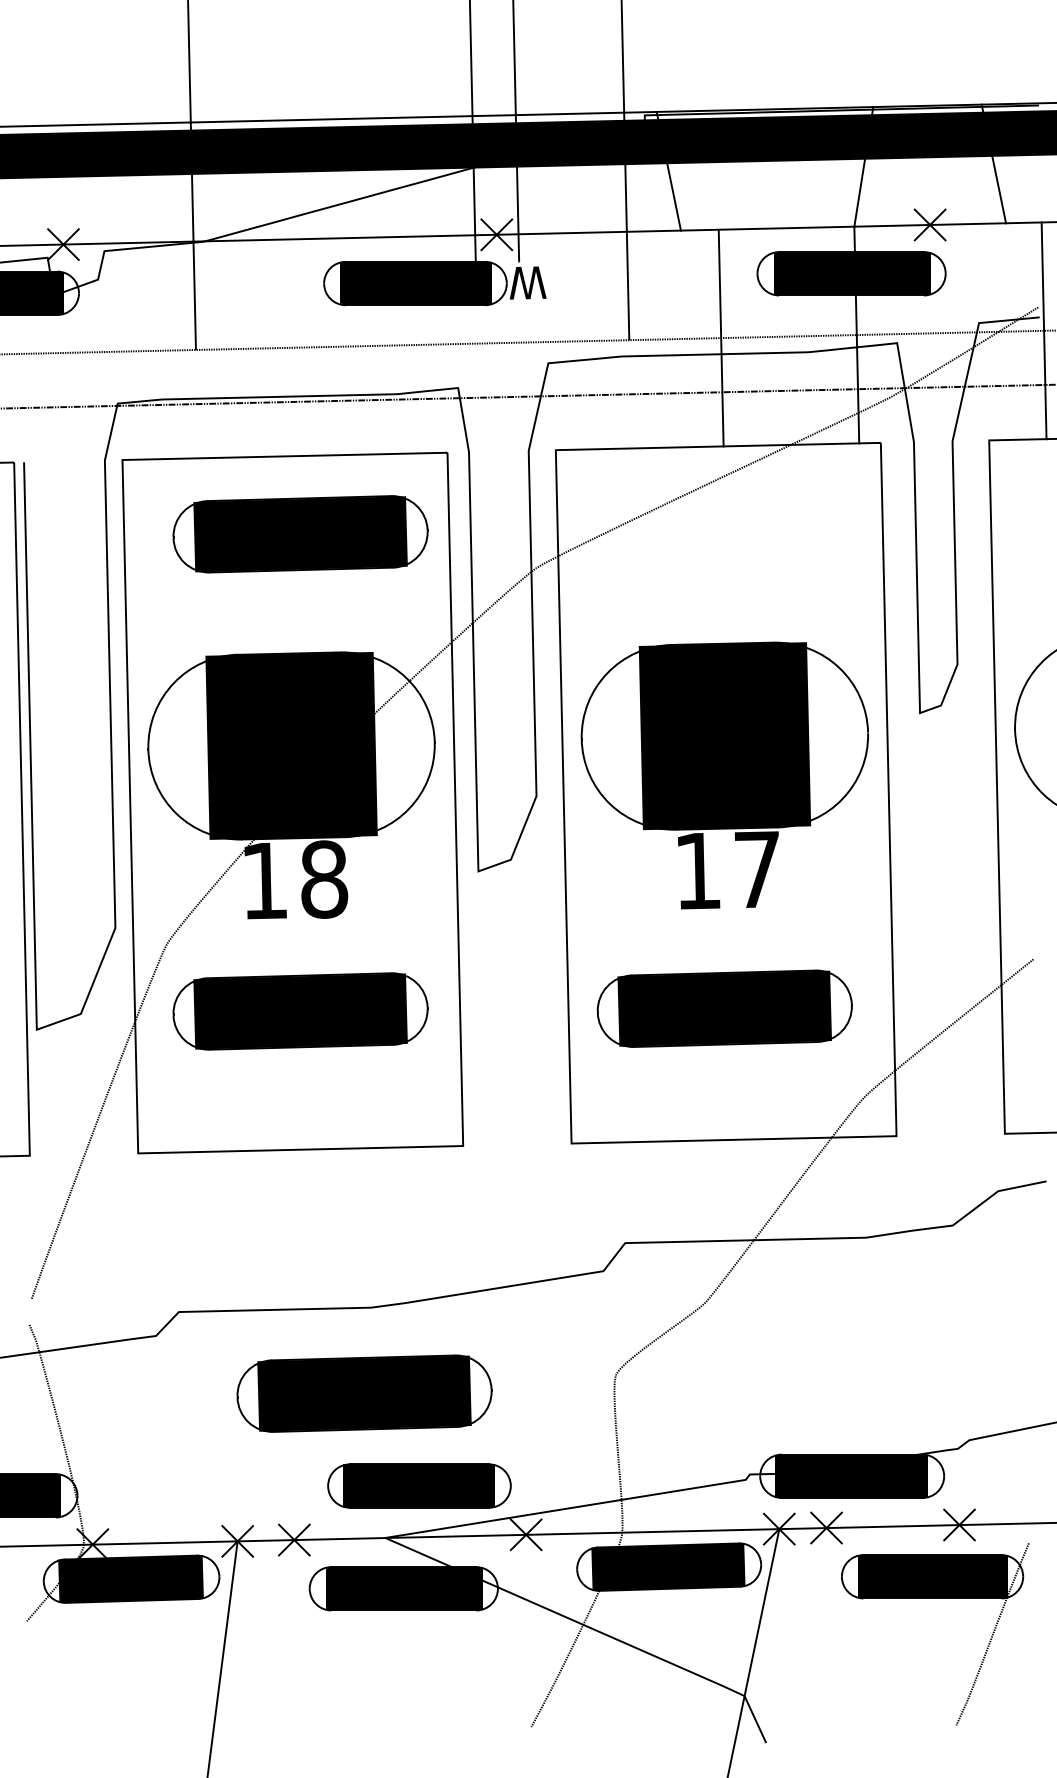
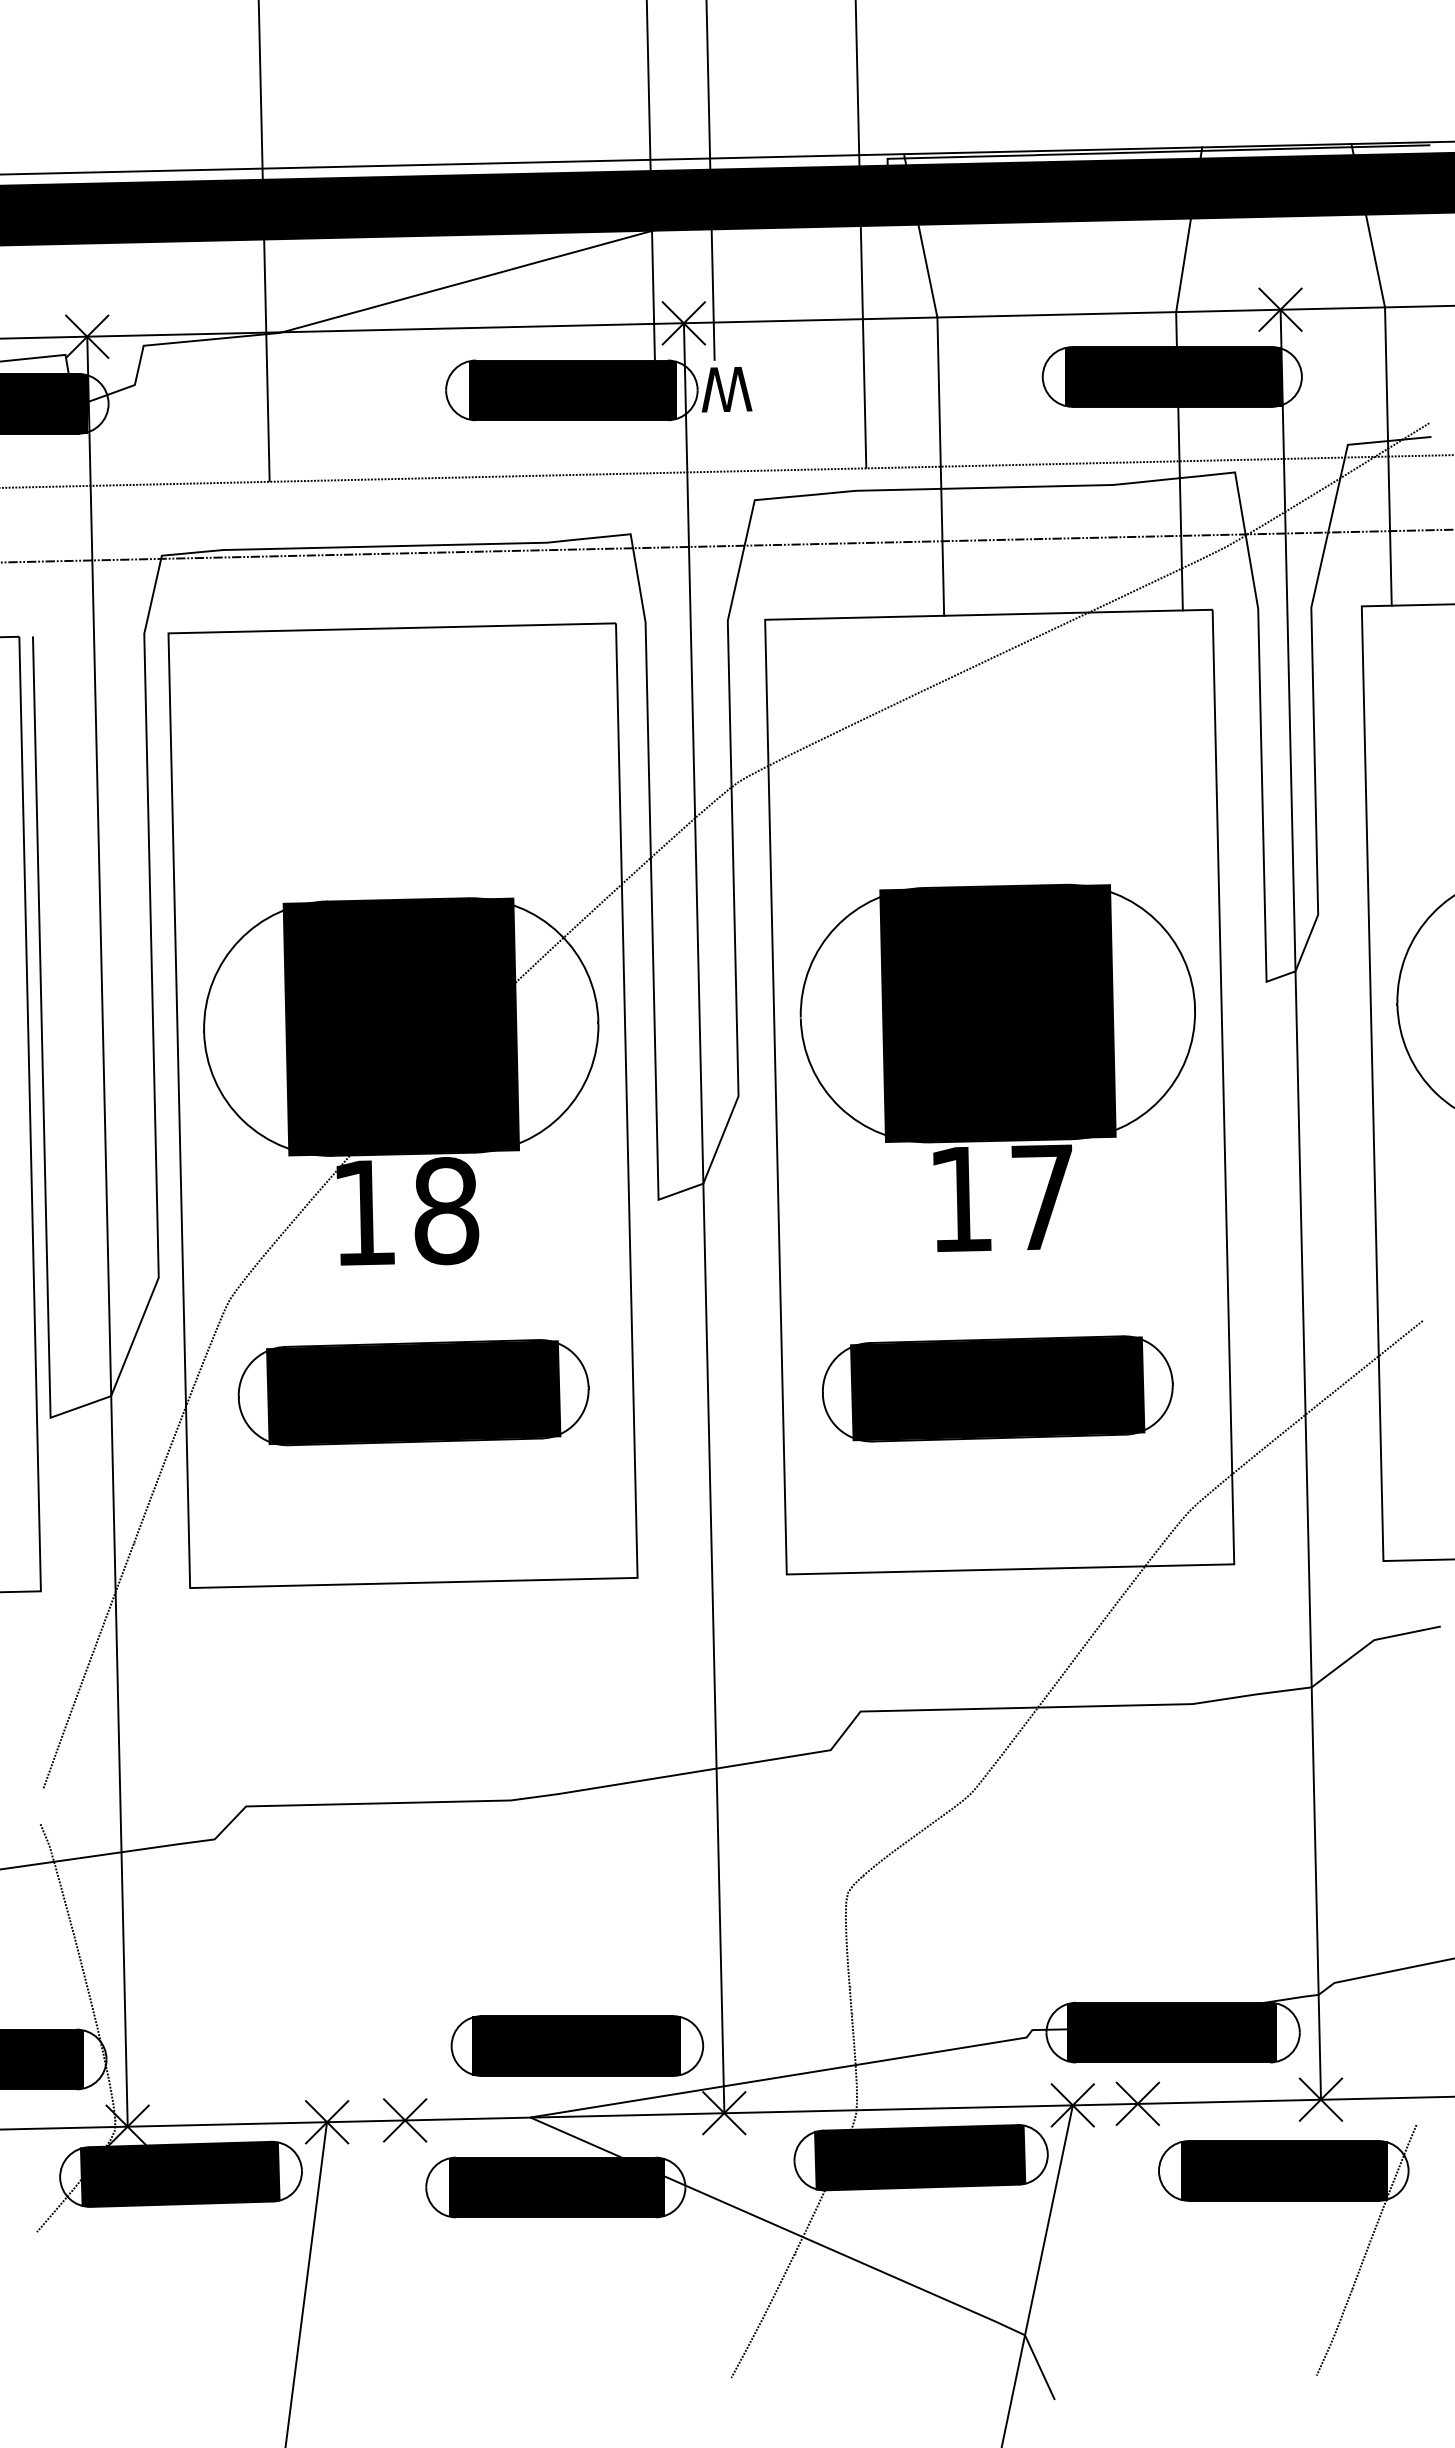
line: (1044, 330) -> (1388, 456), moved
line: (720, 338) -> (940, 466), moved
part: (300, 534) -> (413, 735), removed
line: (944, 874) -> (1300, 1204), added
line: (511, 885) -> (703, 1218), added
line: (78, 894) -> (107, 1231), added
part: (364, 1393) -> (501, 1918), removed

